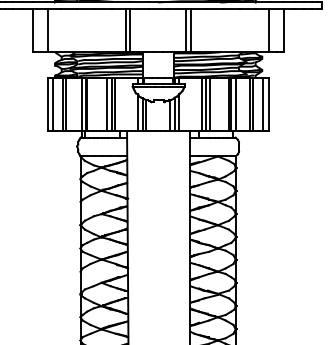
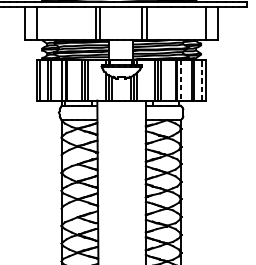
line: (235, 104) -> (180, 80), solid -> dashed
line: (263, 104) -> (202, 80), solid -> dashed

